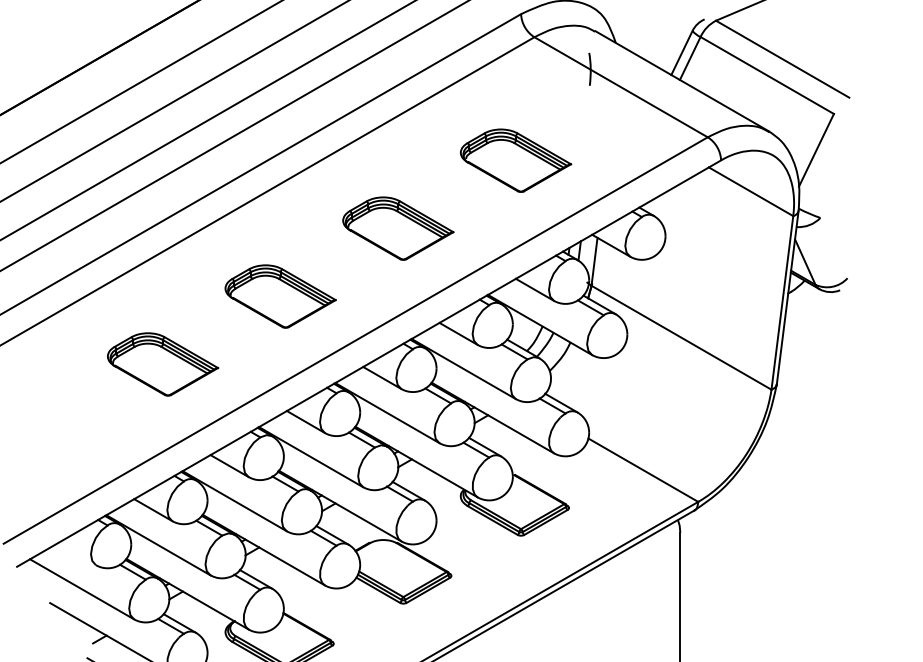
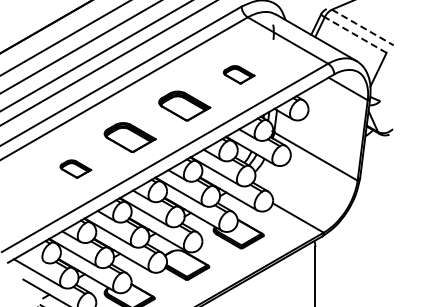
line: (781, 59) -> (362, 27), solid -> dashed
line: (766, 76) -> (355, 35), solid -> dashed
part: (514, 160) -> (238, 74), size x0.6
part: (162, 363) -> (75, 168), size x0.6

